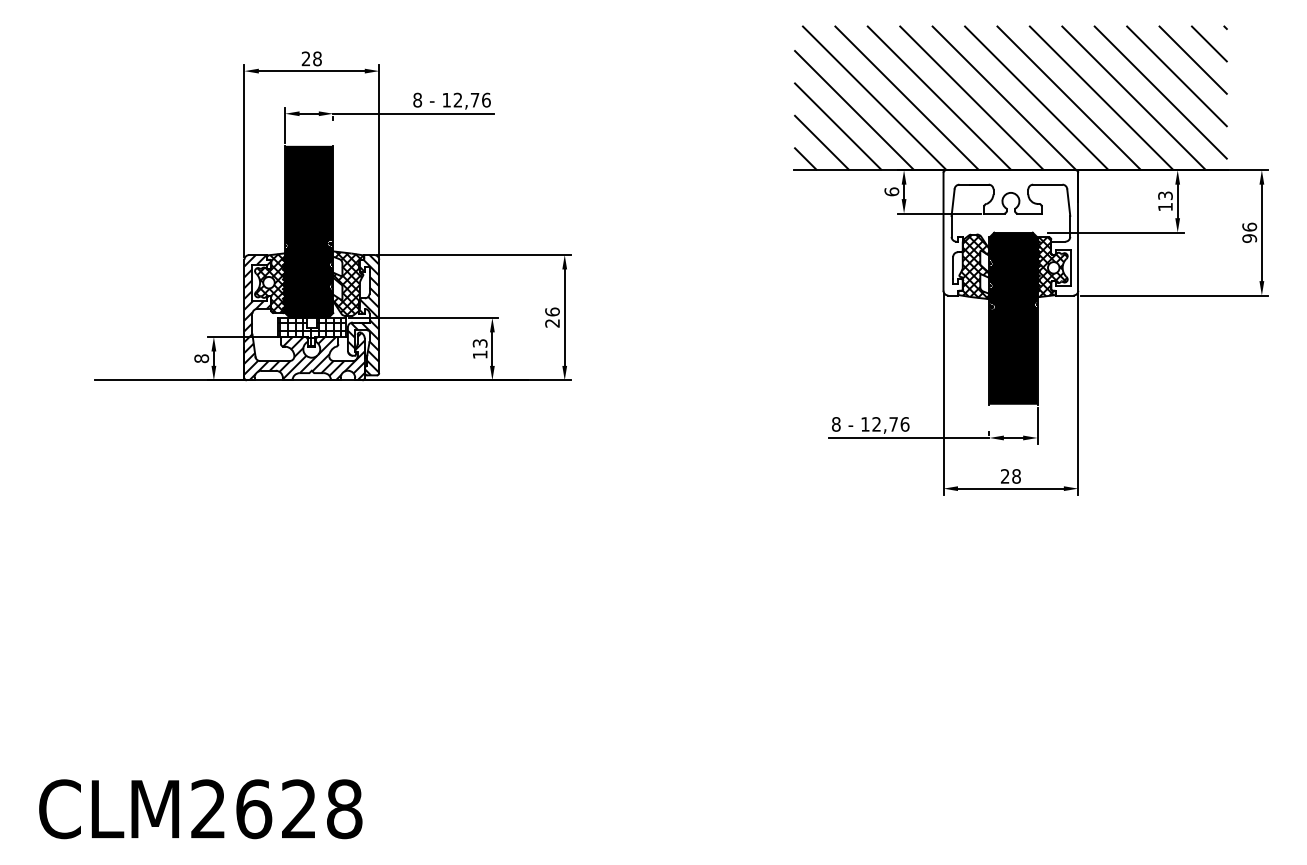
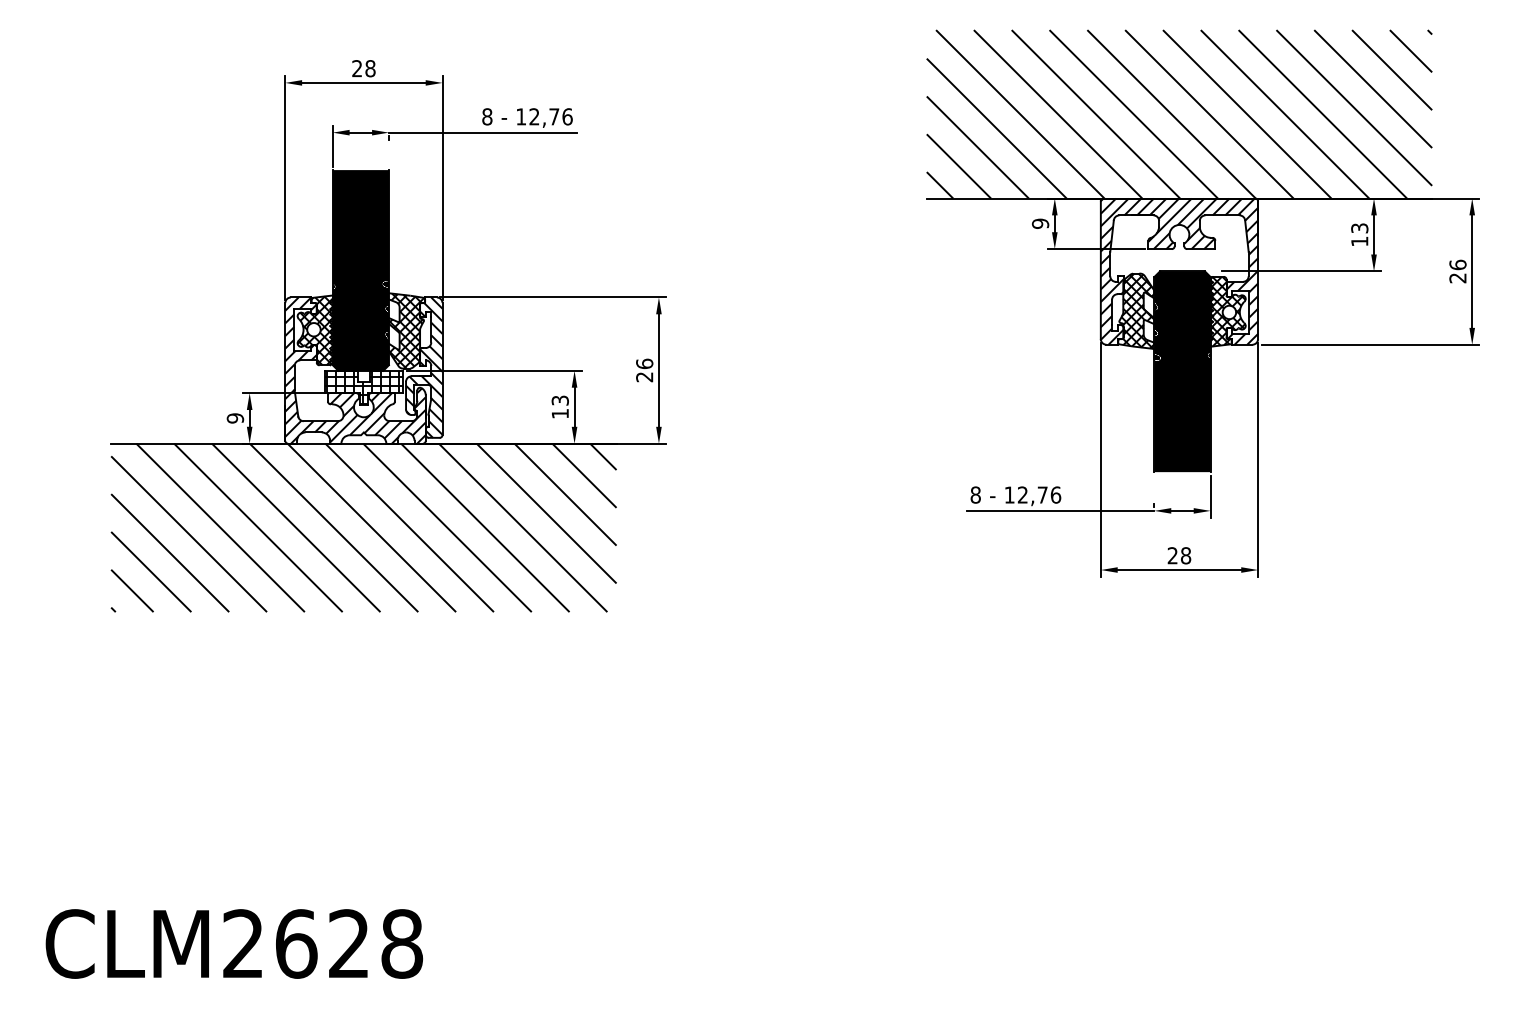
text: (891, 191) -> (1040, 223), 6 -> 9
hatch: (1010, 232) -> (1179, 271), added
text: (1249, 238) -> (1457, 278), 96 -> 26
text: (201, 358) -> (235, 418), 8 -> 9
hatch: (311, 452) -> (363, 527), added

